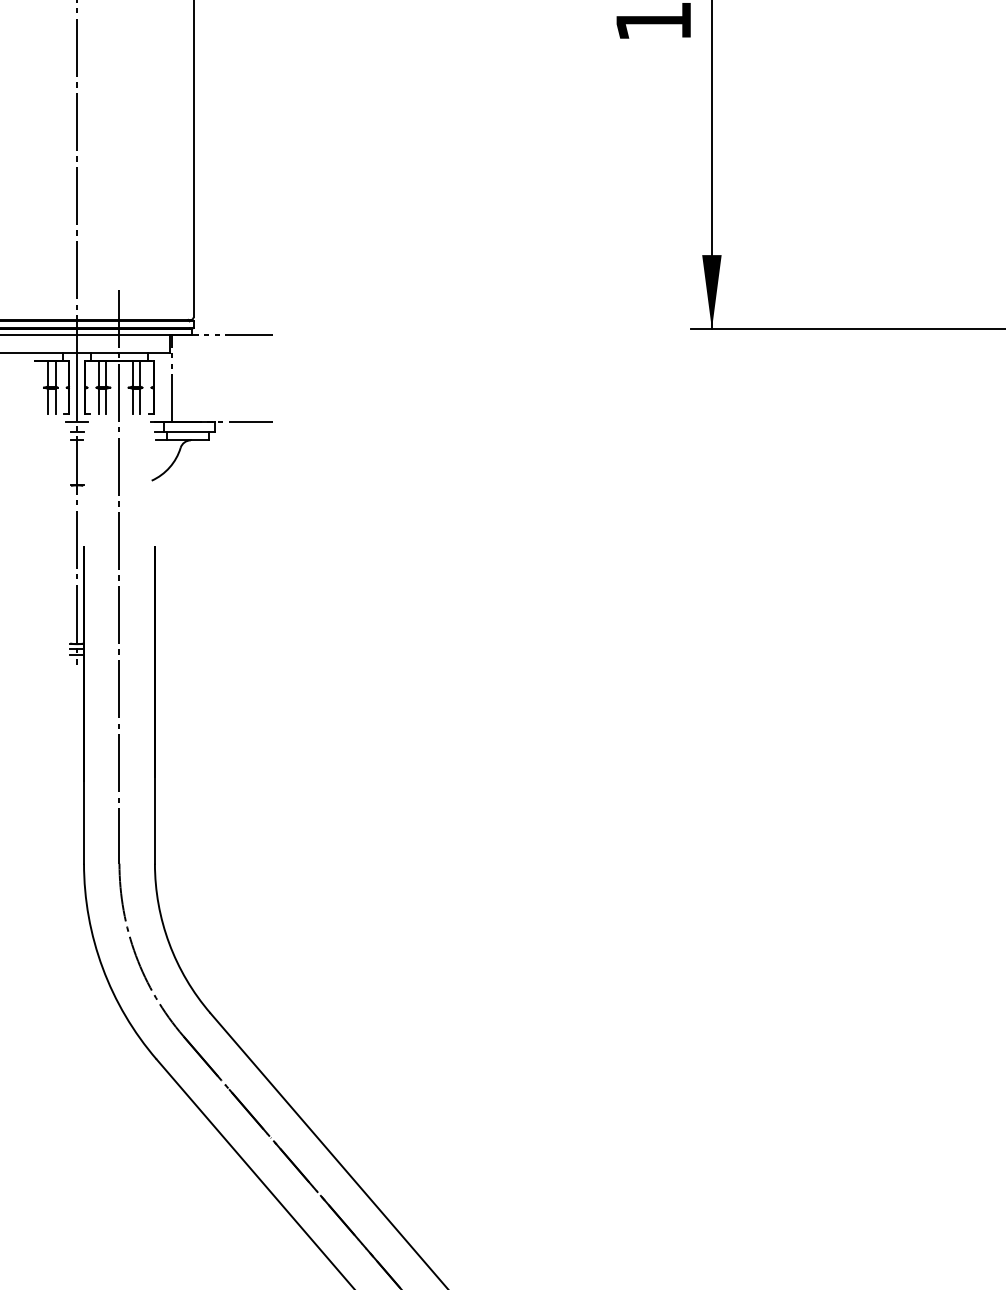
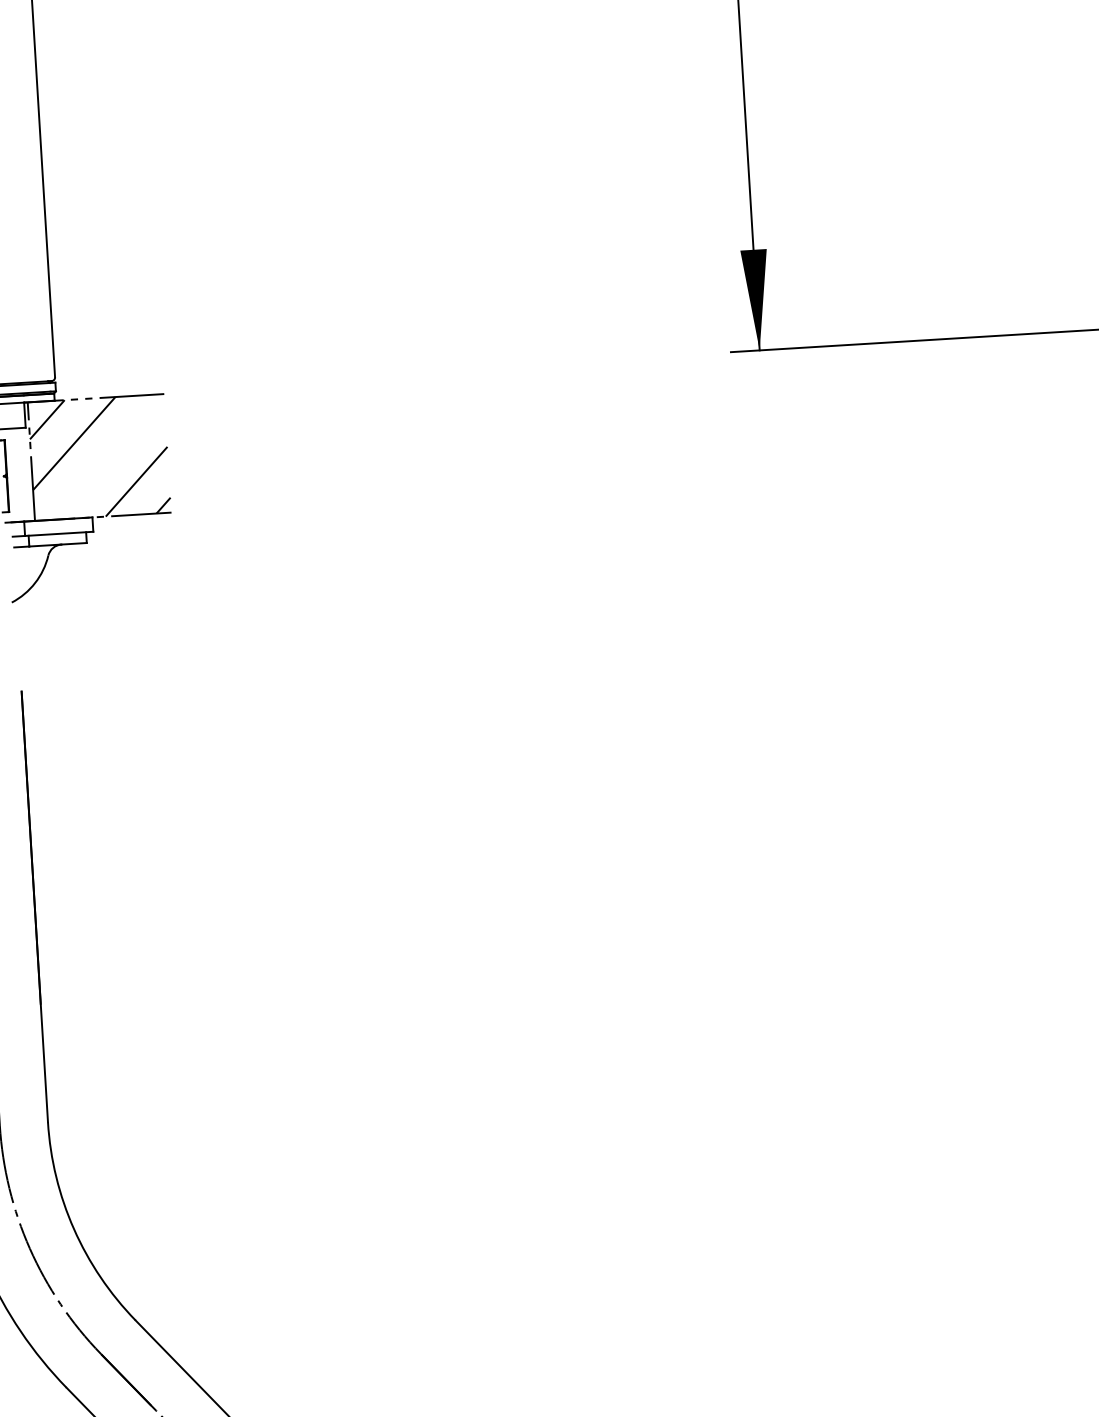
hatch: (222, 377) -> (99, 456), added

